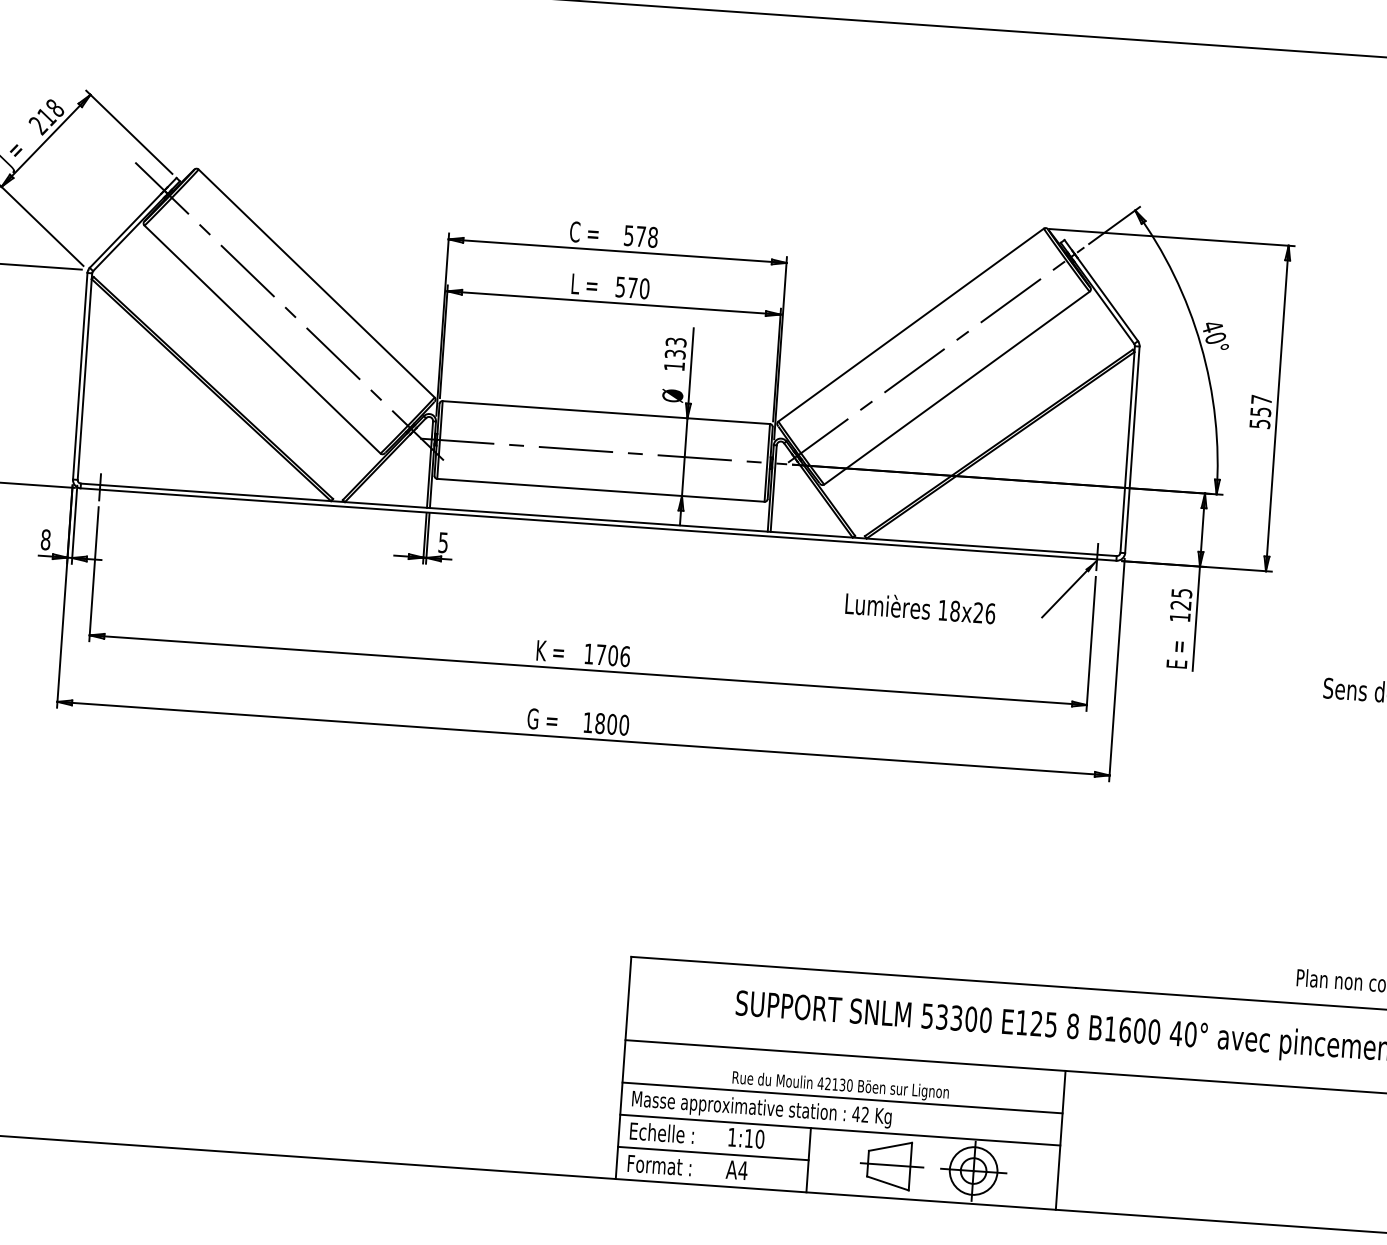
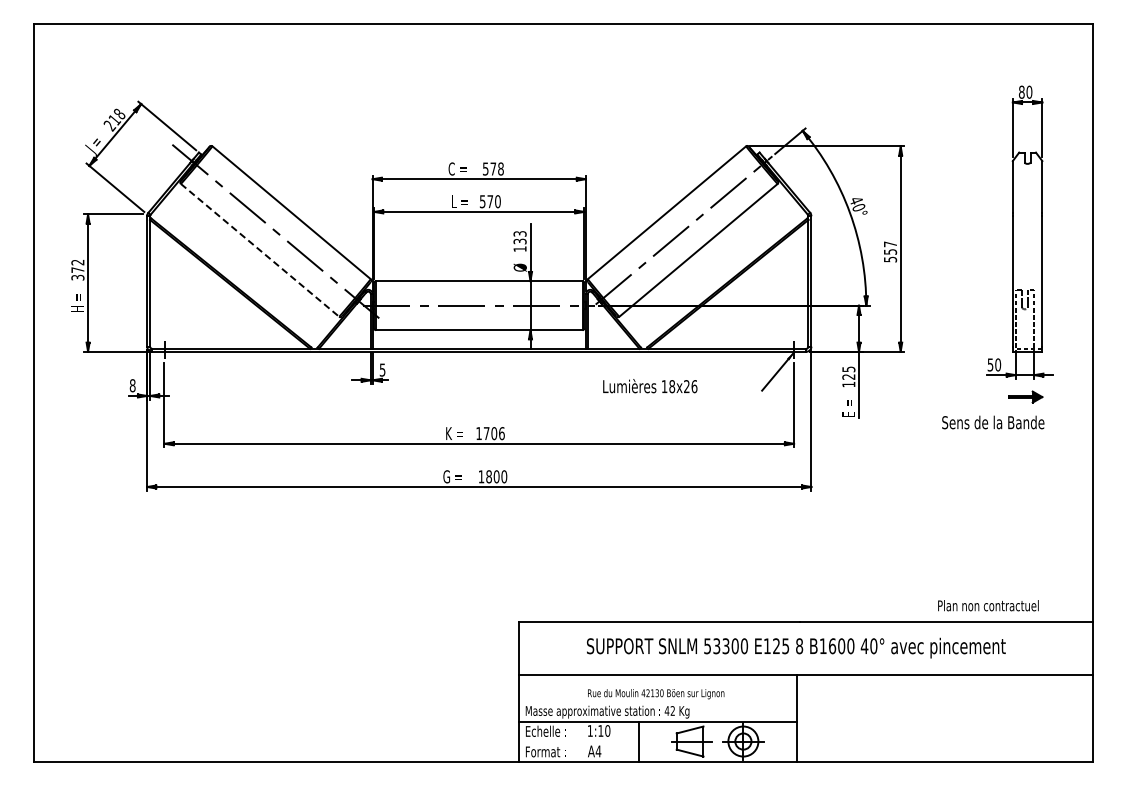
line: (263, 339) -> (260, 250), solid -> dashed
text: (920, 608) -> (650, 386), moved
line: (842, 1098) -> (657, 701), removed
line: (712, 1152) -> (578, 741), removed

